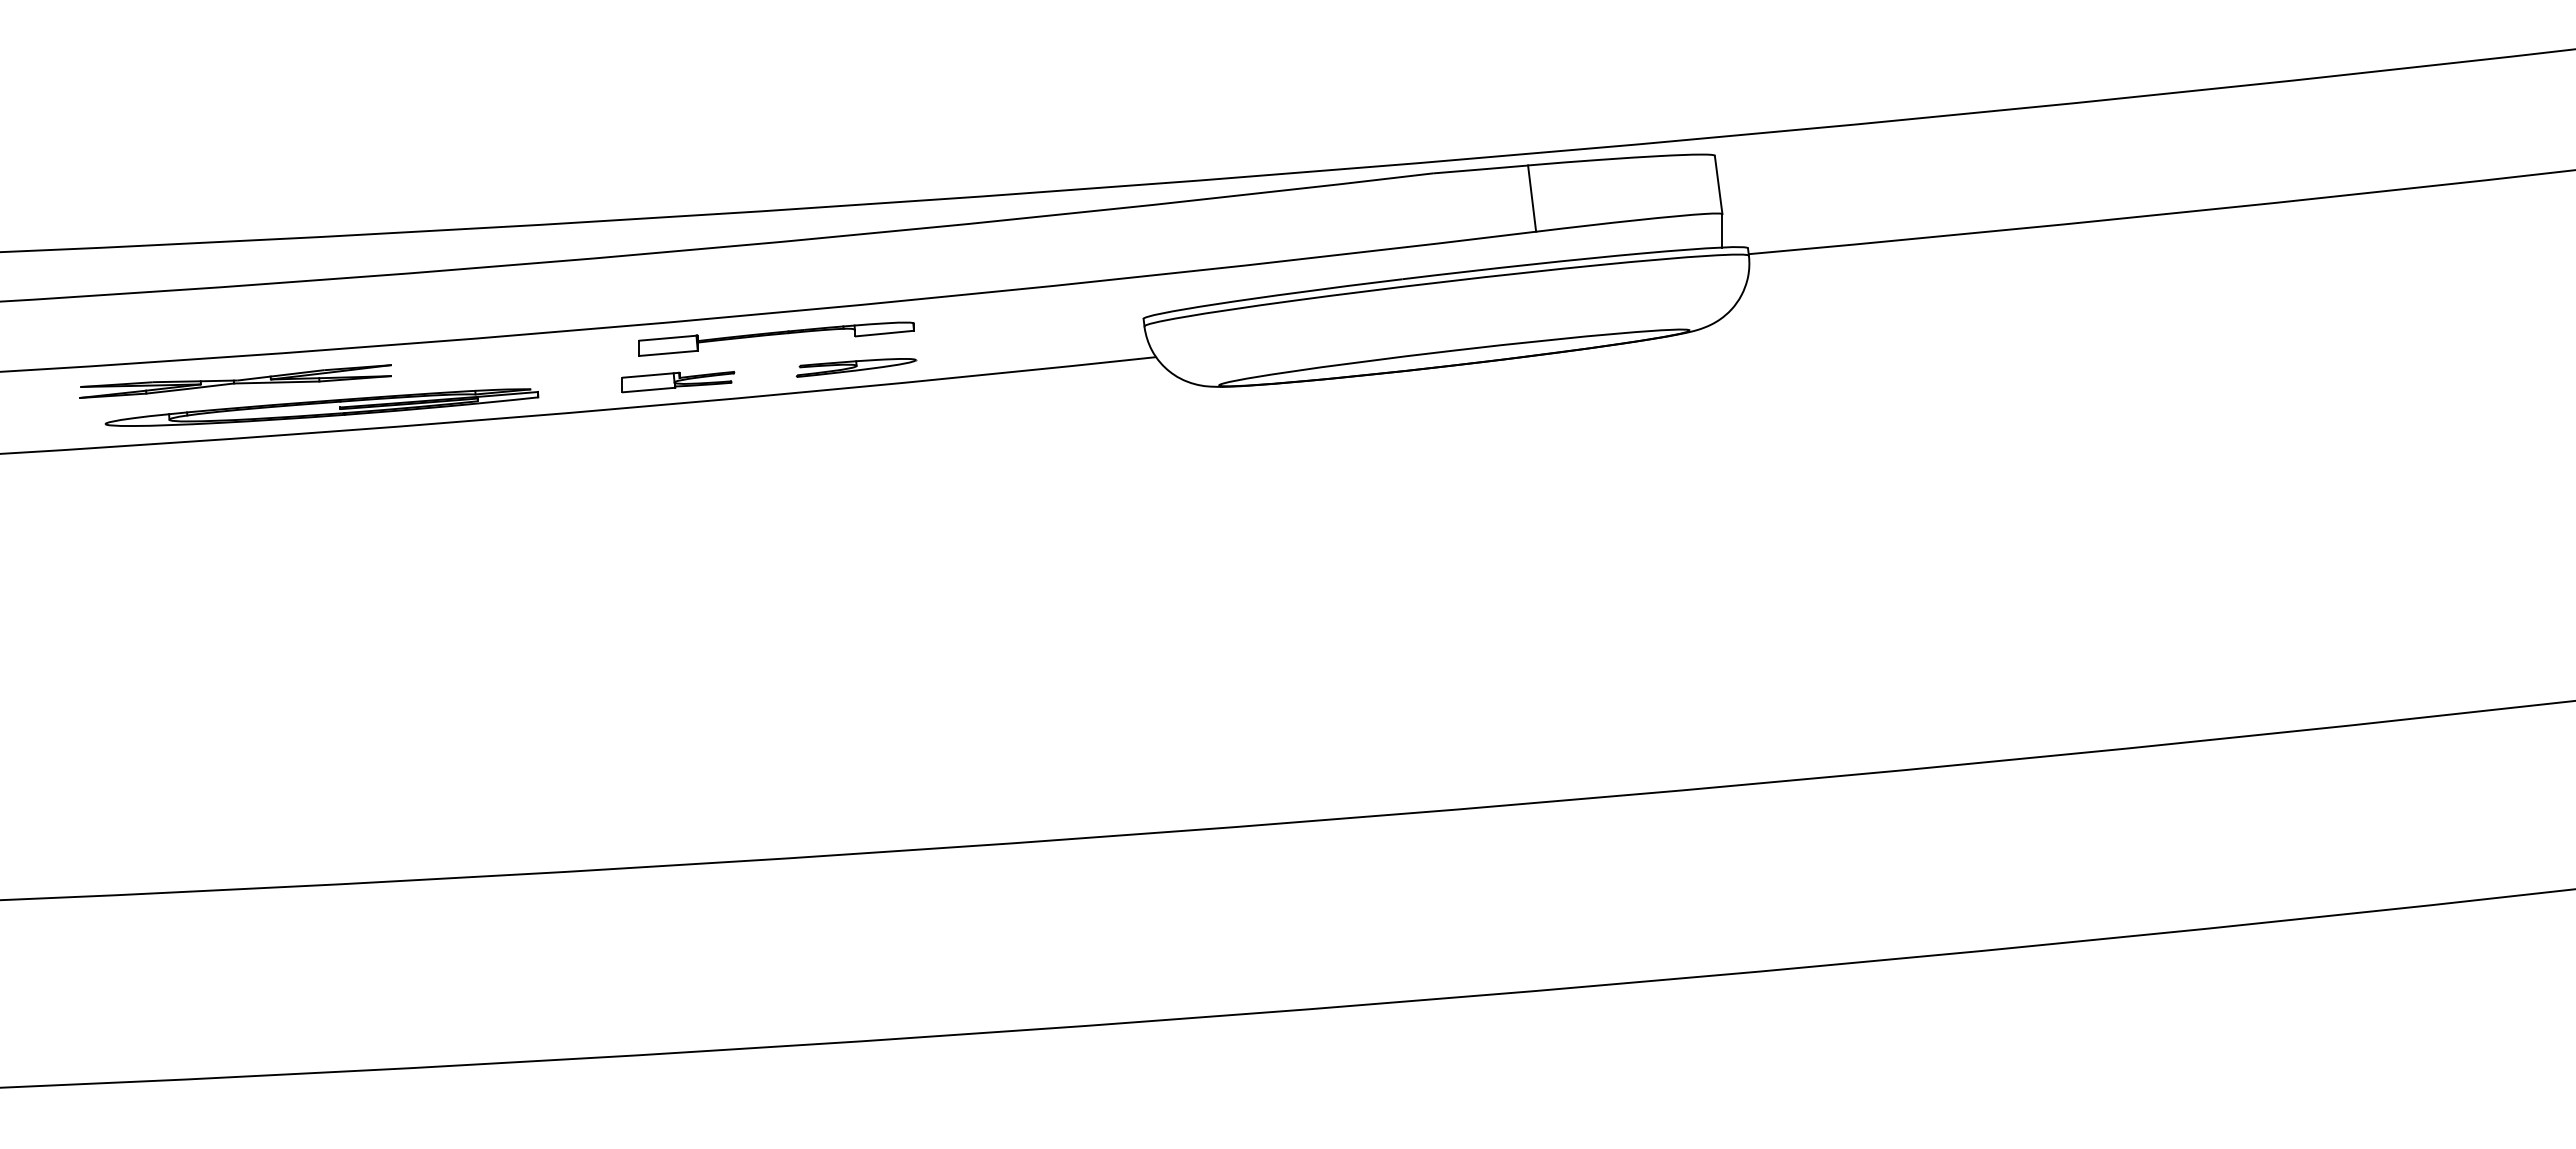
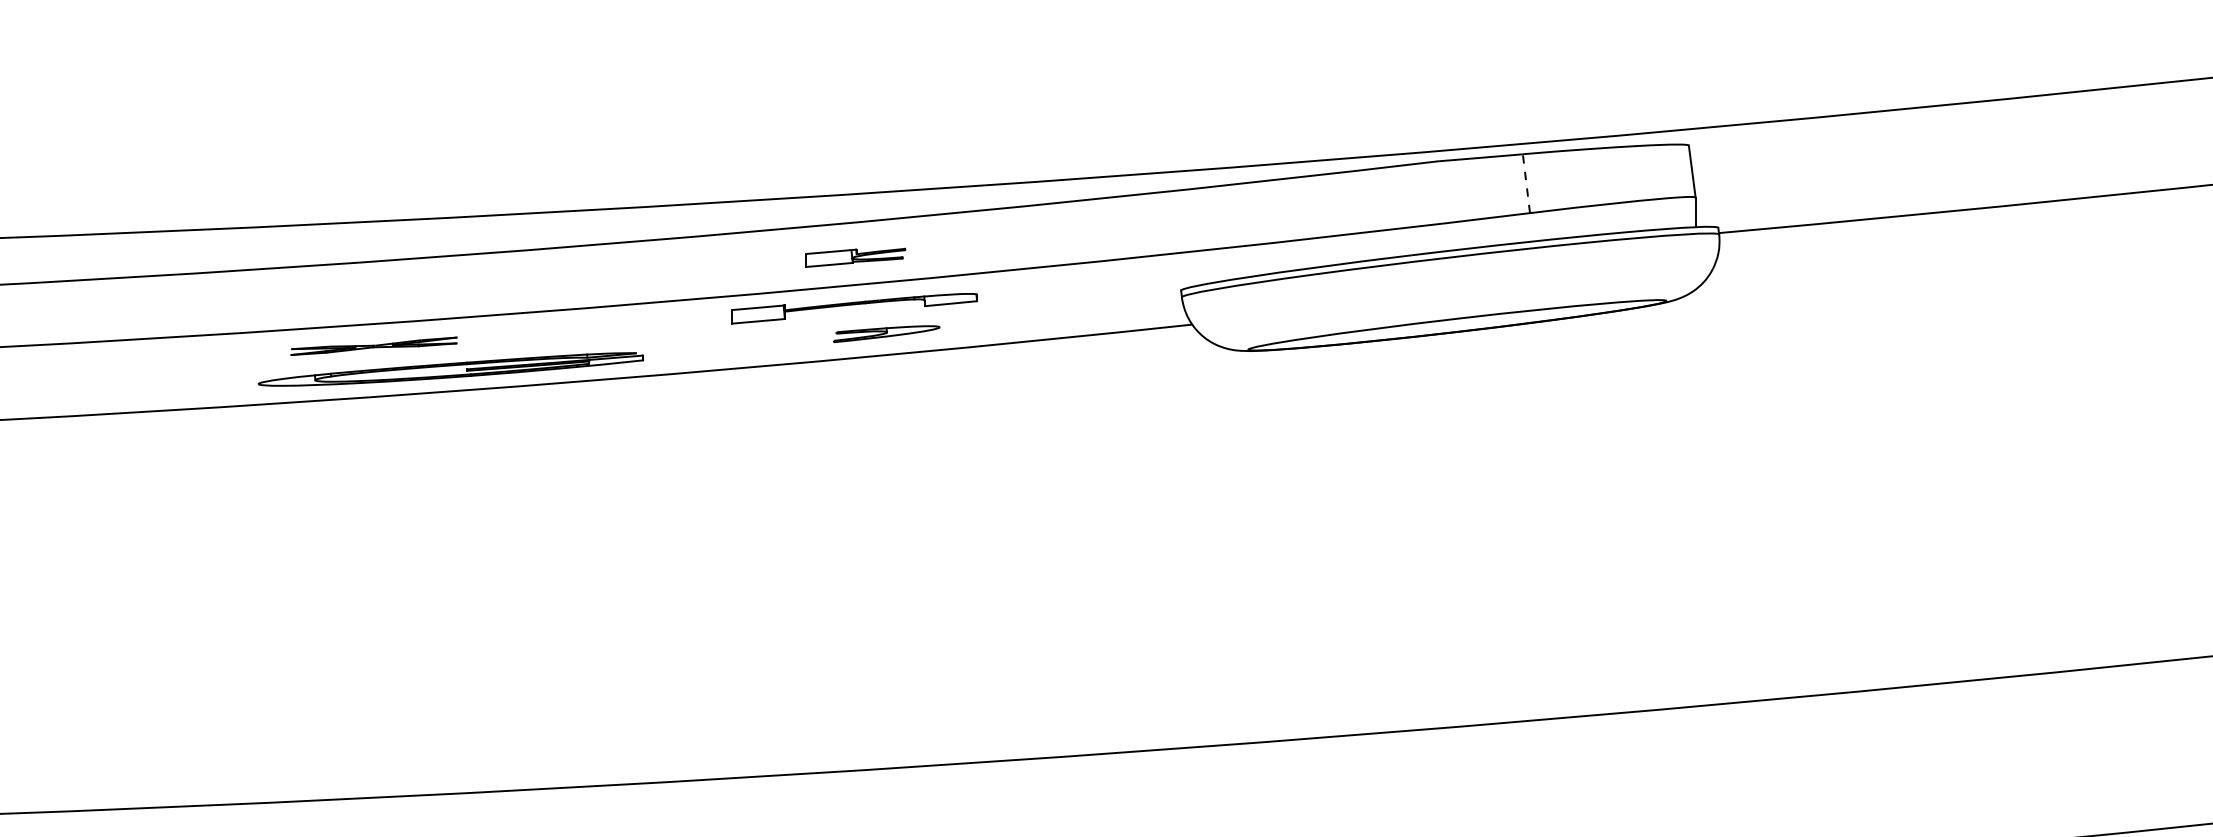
line: (1532, 198) -> (1526, 183), solid -> dashed
part: (856, 367) -> (886, 333), moved
part: (235, 381) -> (374, 346), size x0.6
part: (678, 382) -> (855, 258), moved

